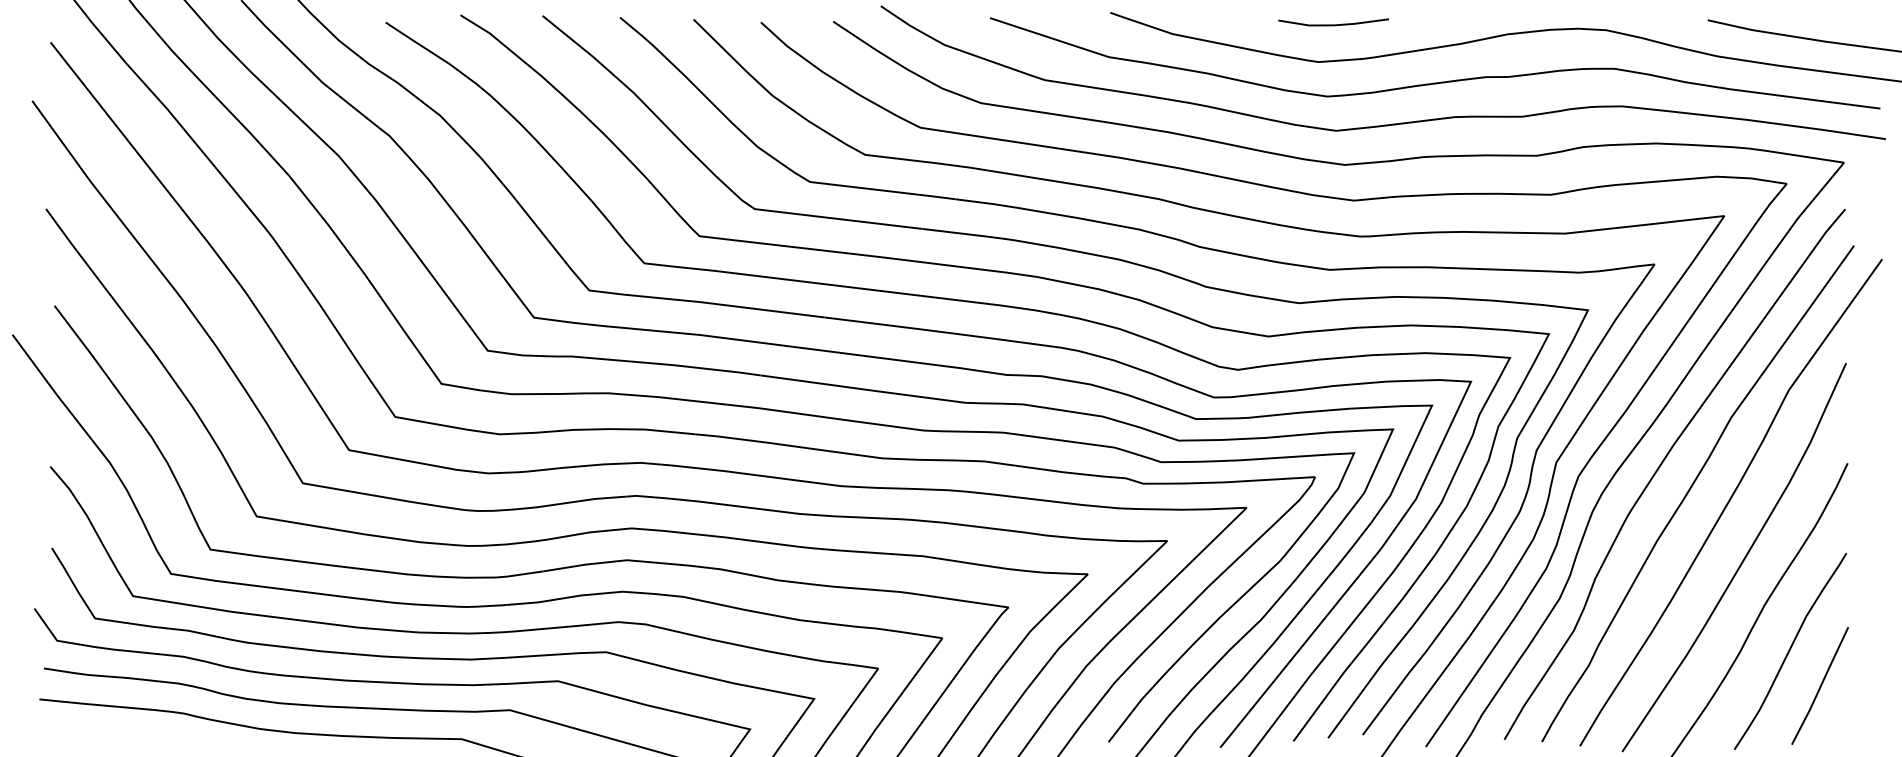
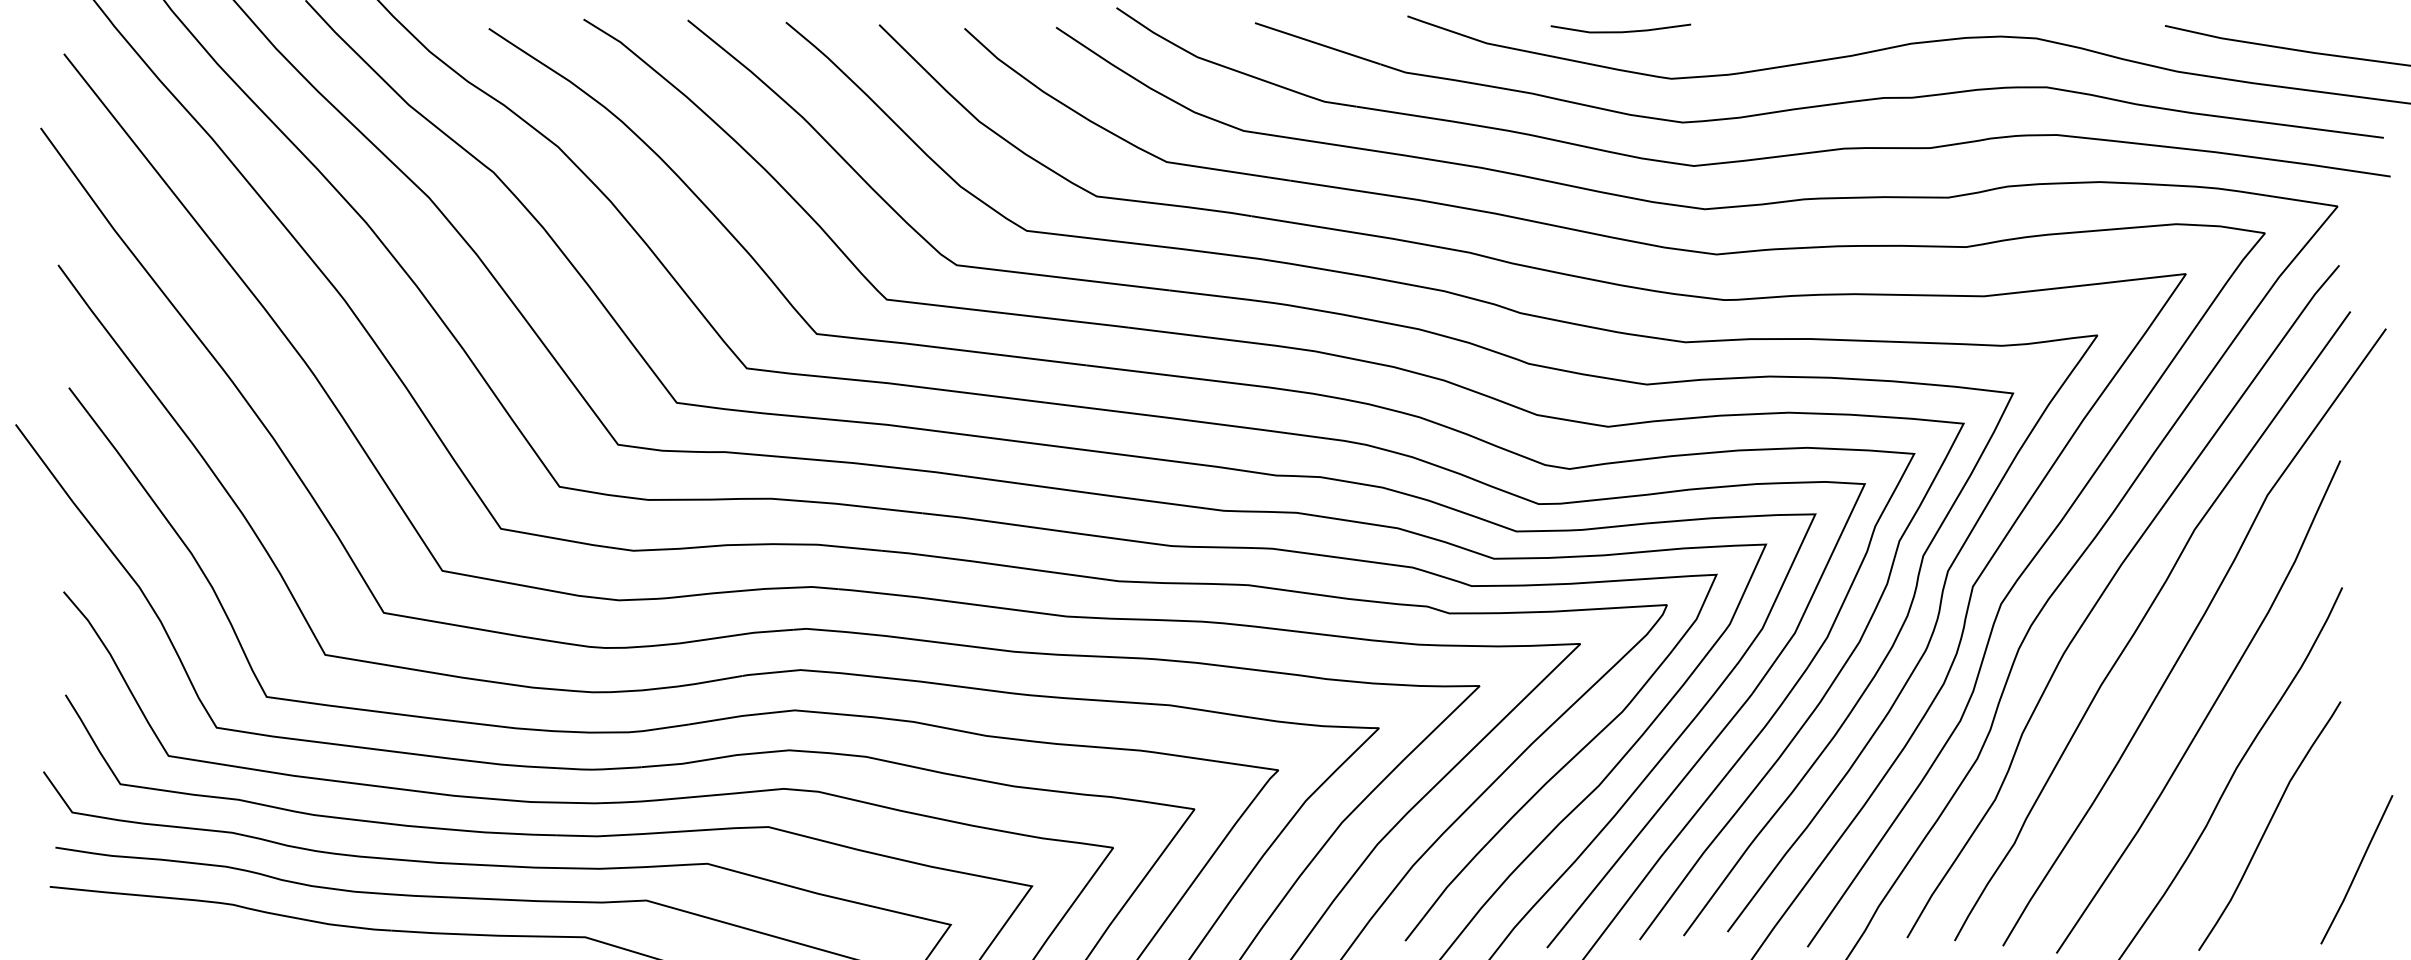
line: (1333, 24) -> (1620, 31), moved
line: (1820, 685) -> (2357, 869), moved

